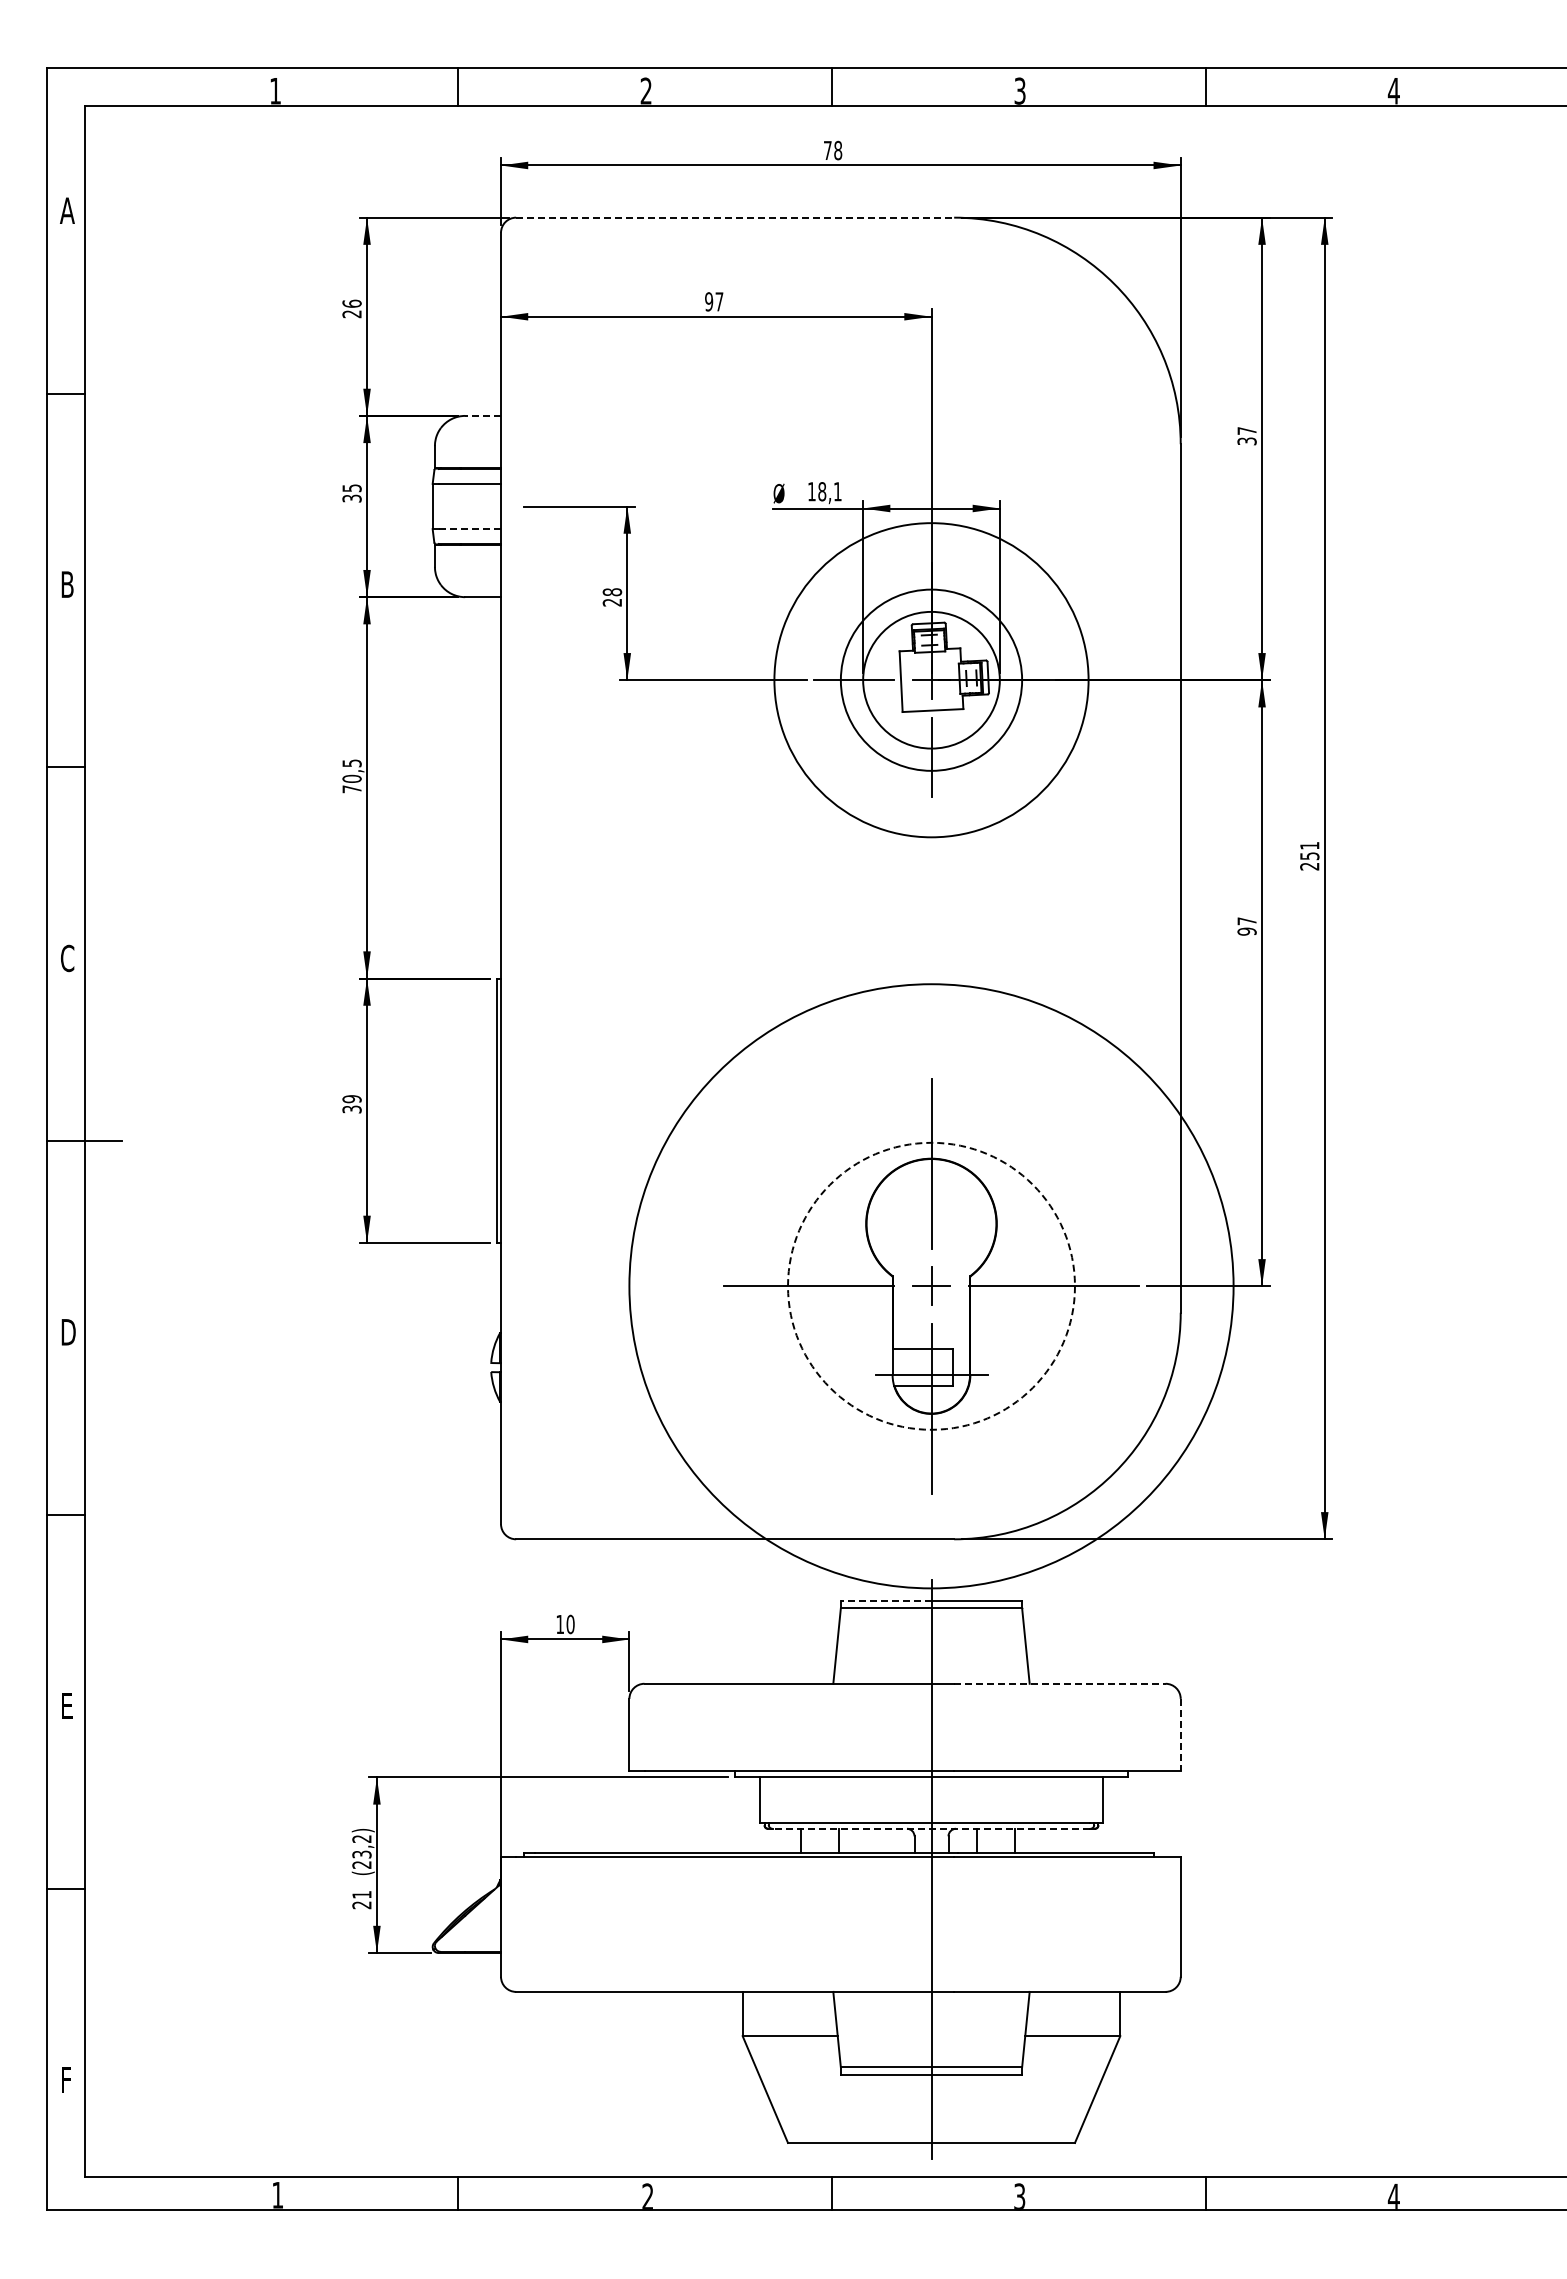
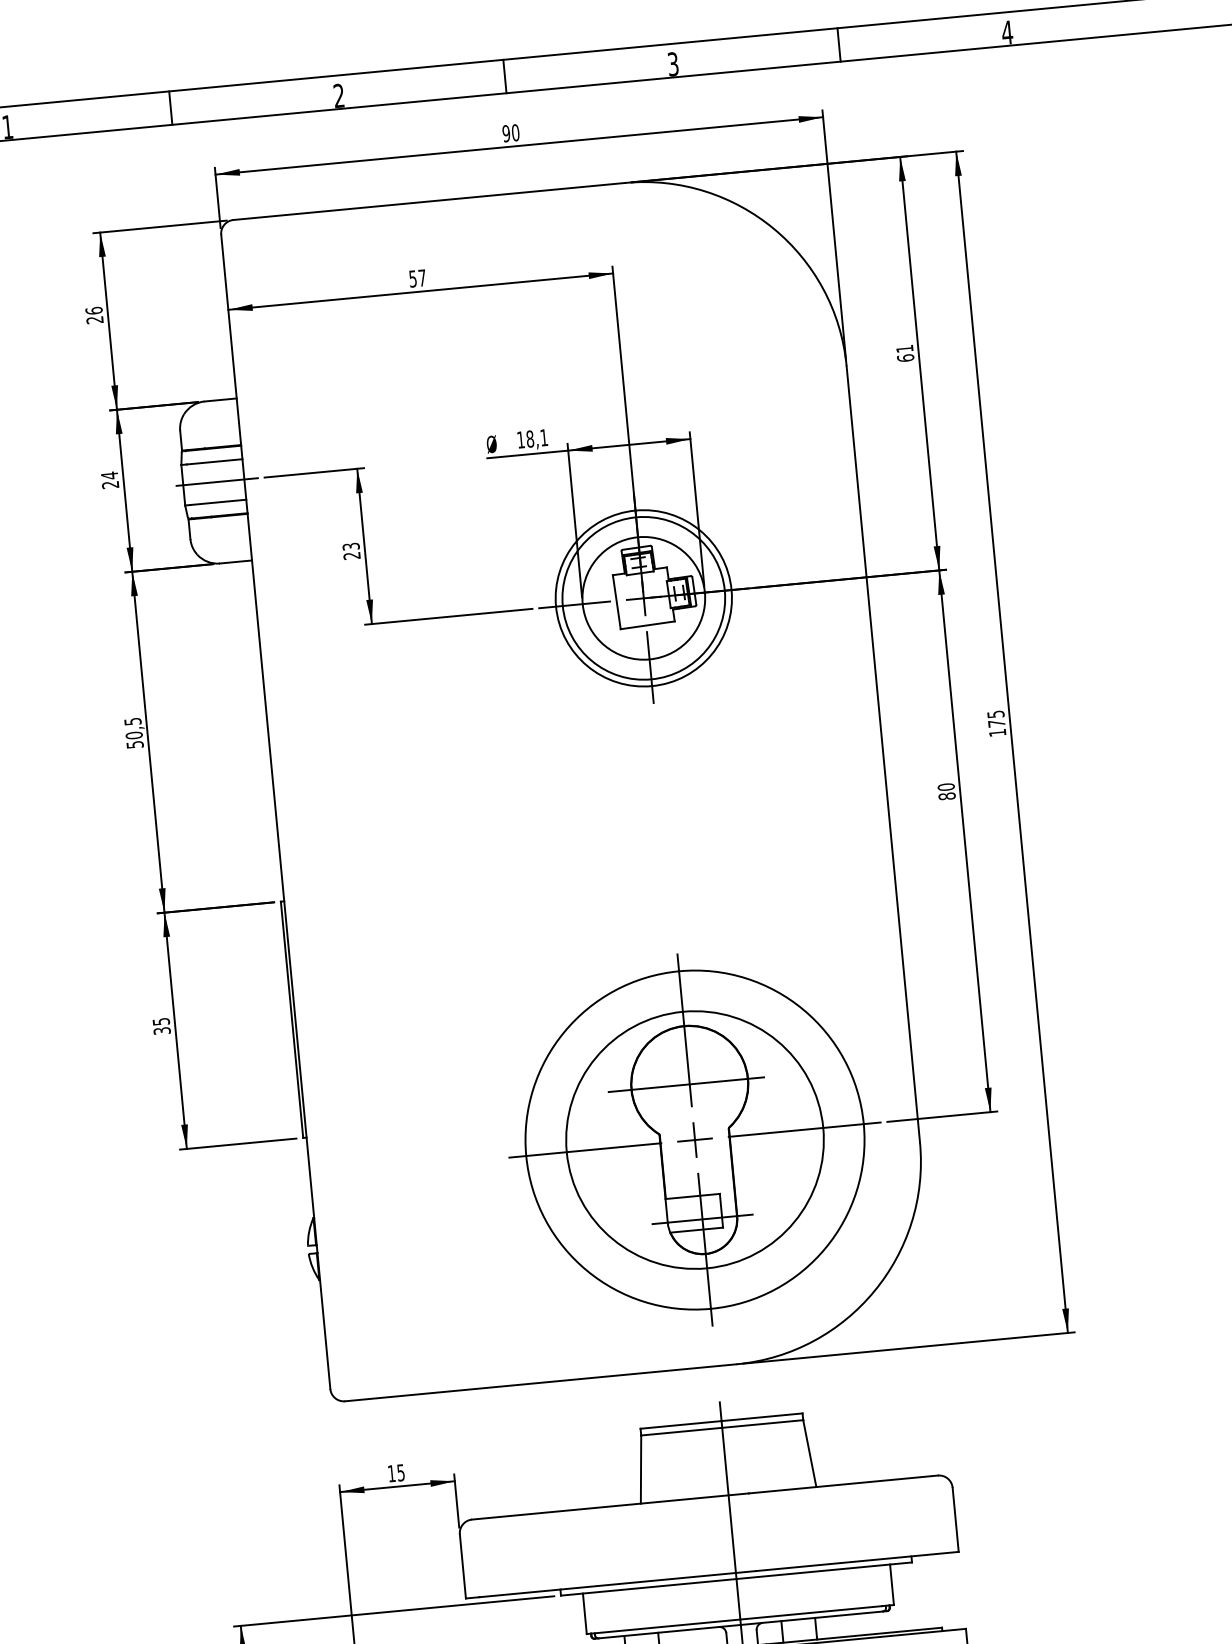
text: (832, 150) -> (510, 133), 78 -> 90
line: (735, 217) -> (429, 201), dashed -> solid
text: (709, 301) -> (413, 278), 97 -> 57
line: (483, 415) -> (221, 399), dashed -> solid
text: (1246, 436) -> (904, 353), 37 -> 61
text: (351, 493) -> (109, 480), 35 -> 24
line: (470, 506) -> (217, 482), added
line: (470, 529) -> (219, 502), dashed -> solid
text: (612, 592) -> (351, 546), 28 -> 23
circle: (931, 680) -> (643, 598), size x0.62
text: (351, 789) -> (134, 745), 70,5 -> 50,5
text: (1309, 856) -> (996, 723), 251 -> 175
text: (1246, 926) -> (946, 791), 97 -> 80
text: (351, 1099) -> (160, 1022), 39 -> 35
line: (927, 1224) -> (686, 1085), added
circle: (931, 1285) -> (694, 1139), dashed -> solid
circle: (931, 1286) -> (695, 1140), size x0.62
line: (885, 1600) -> (680, 1424), dashed -> solid
text: (570, 1624) -> (400, 1472), 10 -> 15
line: (1059, 1683) -> (842, 1484), dashed -> solid
line: (1180, 1734) -> (955, 1519), dashed -> solid
line: (931, 1828) -> (740, 1624), dashed -> solid

